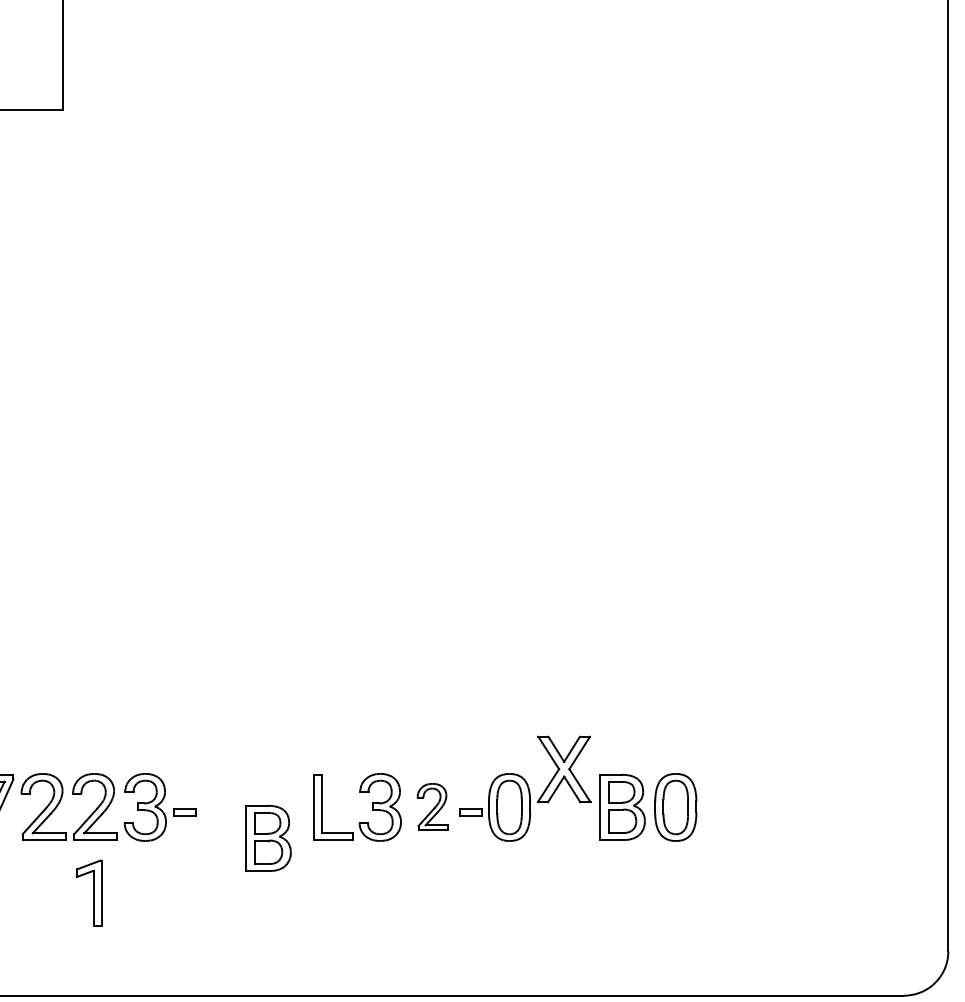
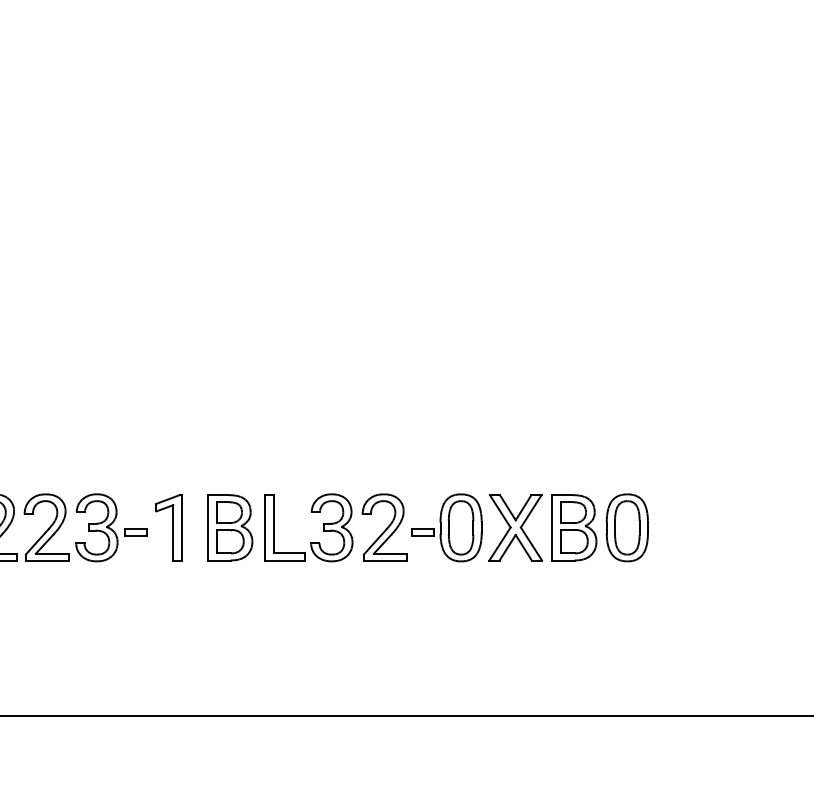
part: (563, 769) -> (515, 527), moved
part: (432, 806) -> (384, 526), size x1.43
part: (268, 837) -> (230, 526), moved
part: (89, 892) -> (169, 526), moved

